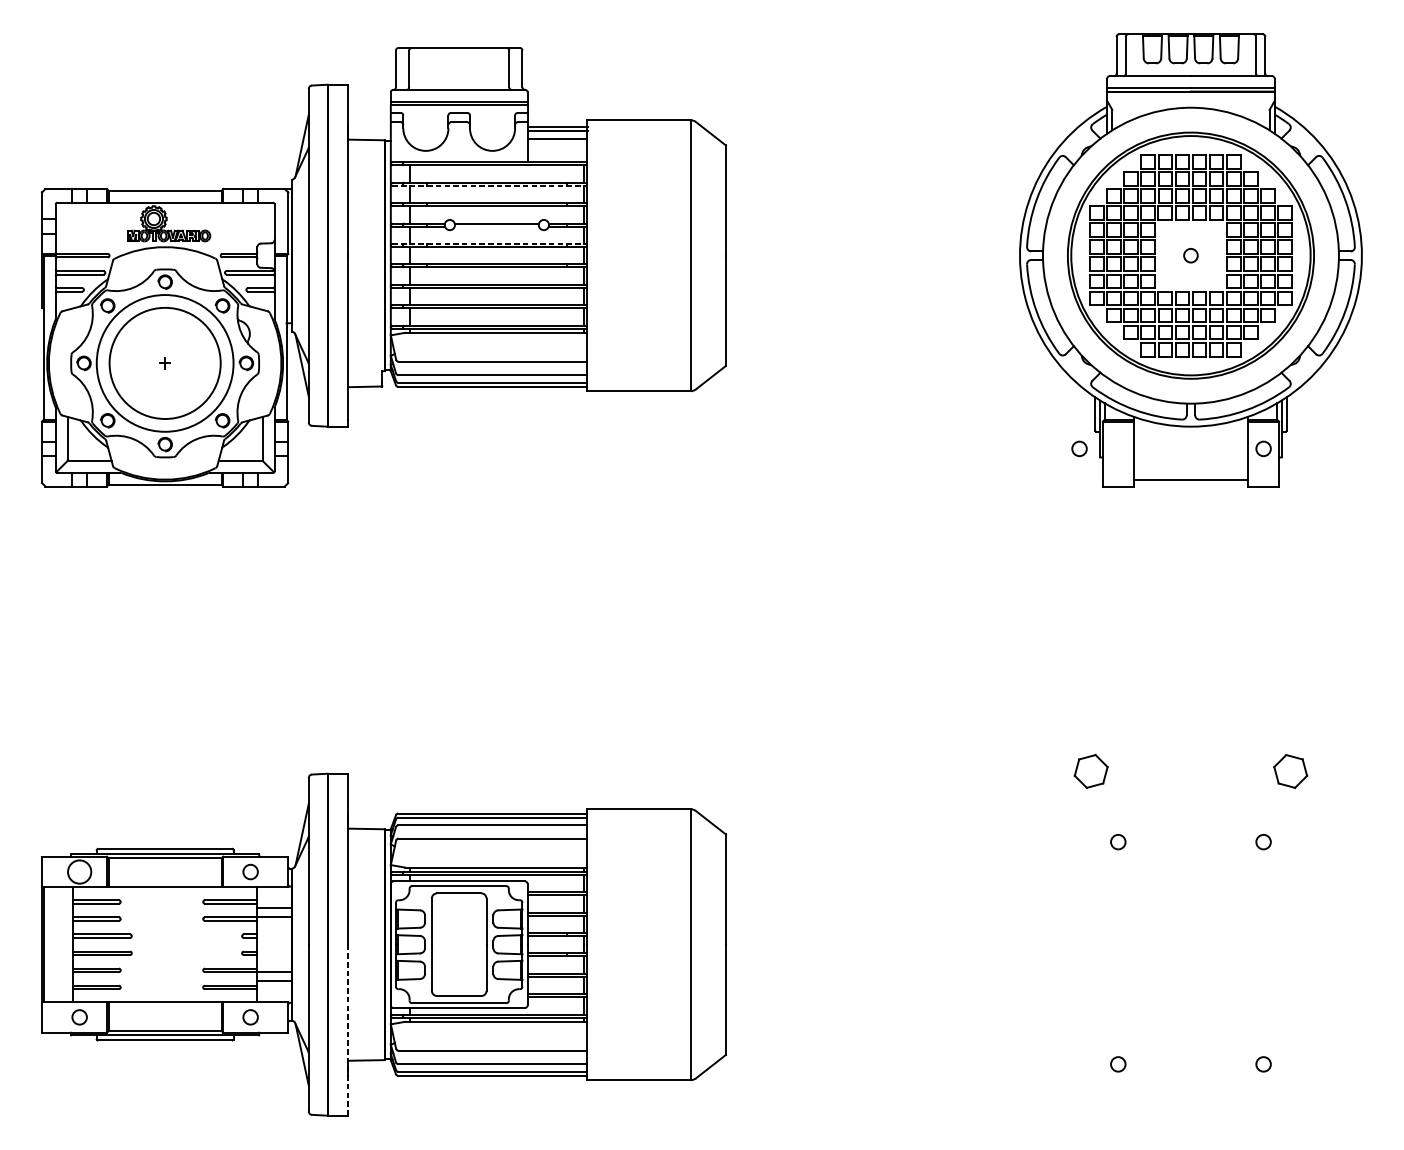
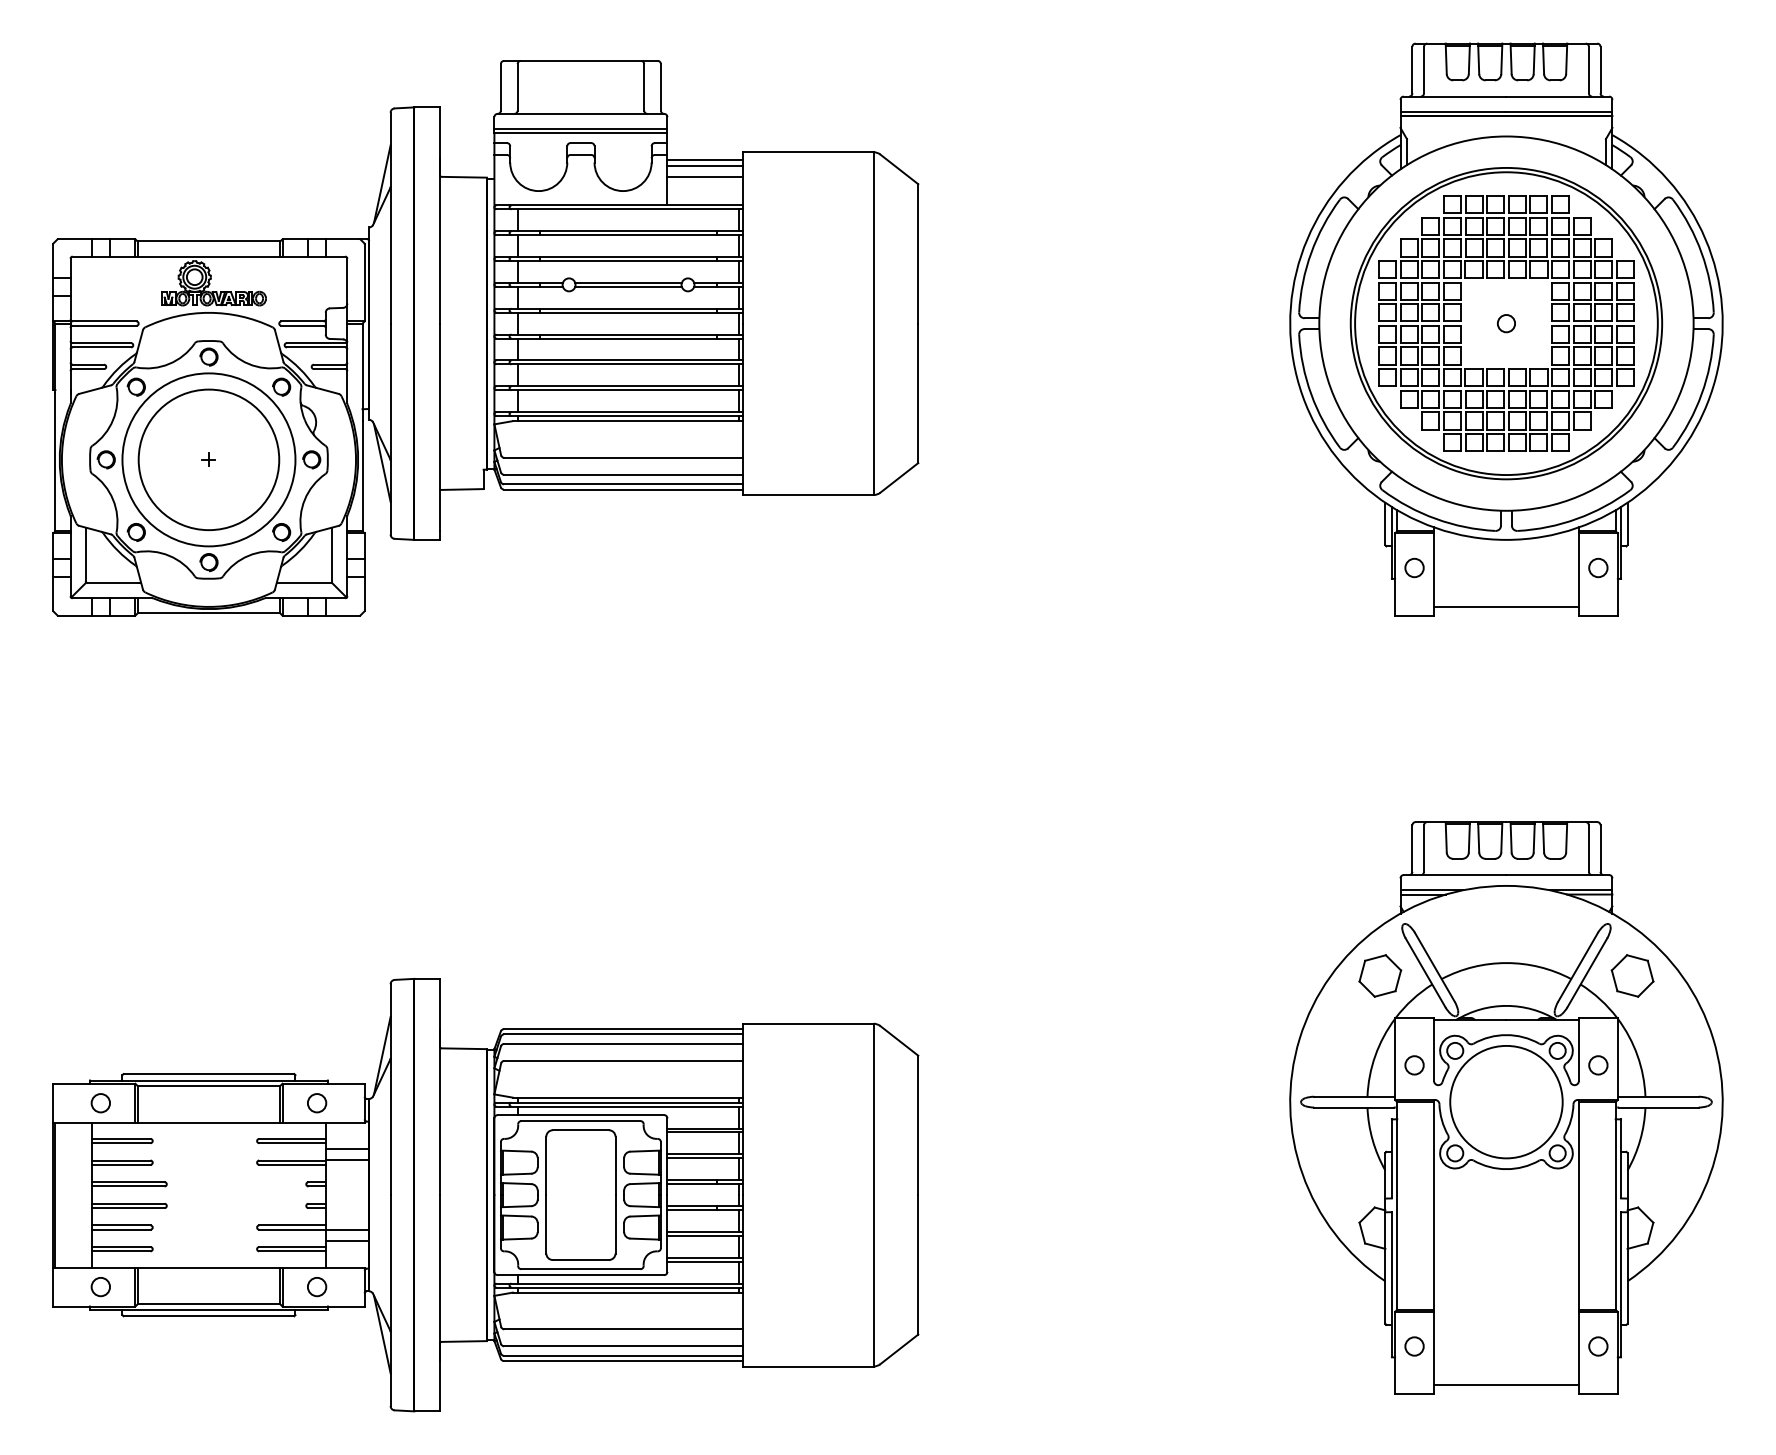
line: (490, 186) -> (620, 235), dashed -> solid
line: (496, 226) -> (628, 286), added
line: (490, 243) -> (620, 308), dashed -> solid
circle: (1079, 448) -> (1414, 567), moved
circle: (79, 872) -> (100, 1103), size x0.62
part: (1190, 875) -> (1506, 1107), added
line: (348, 1030) -> (440, 1303), dashed -> solid

